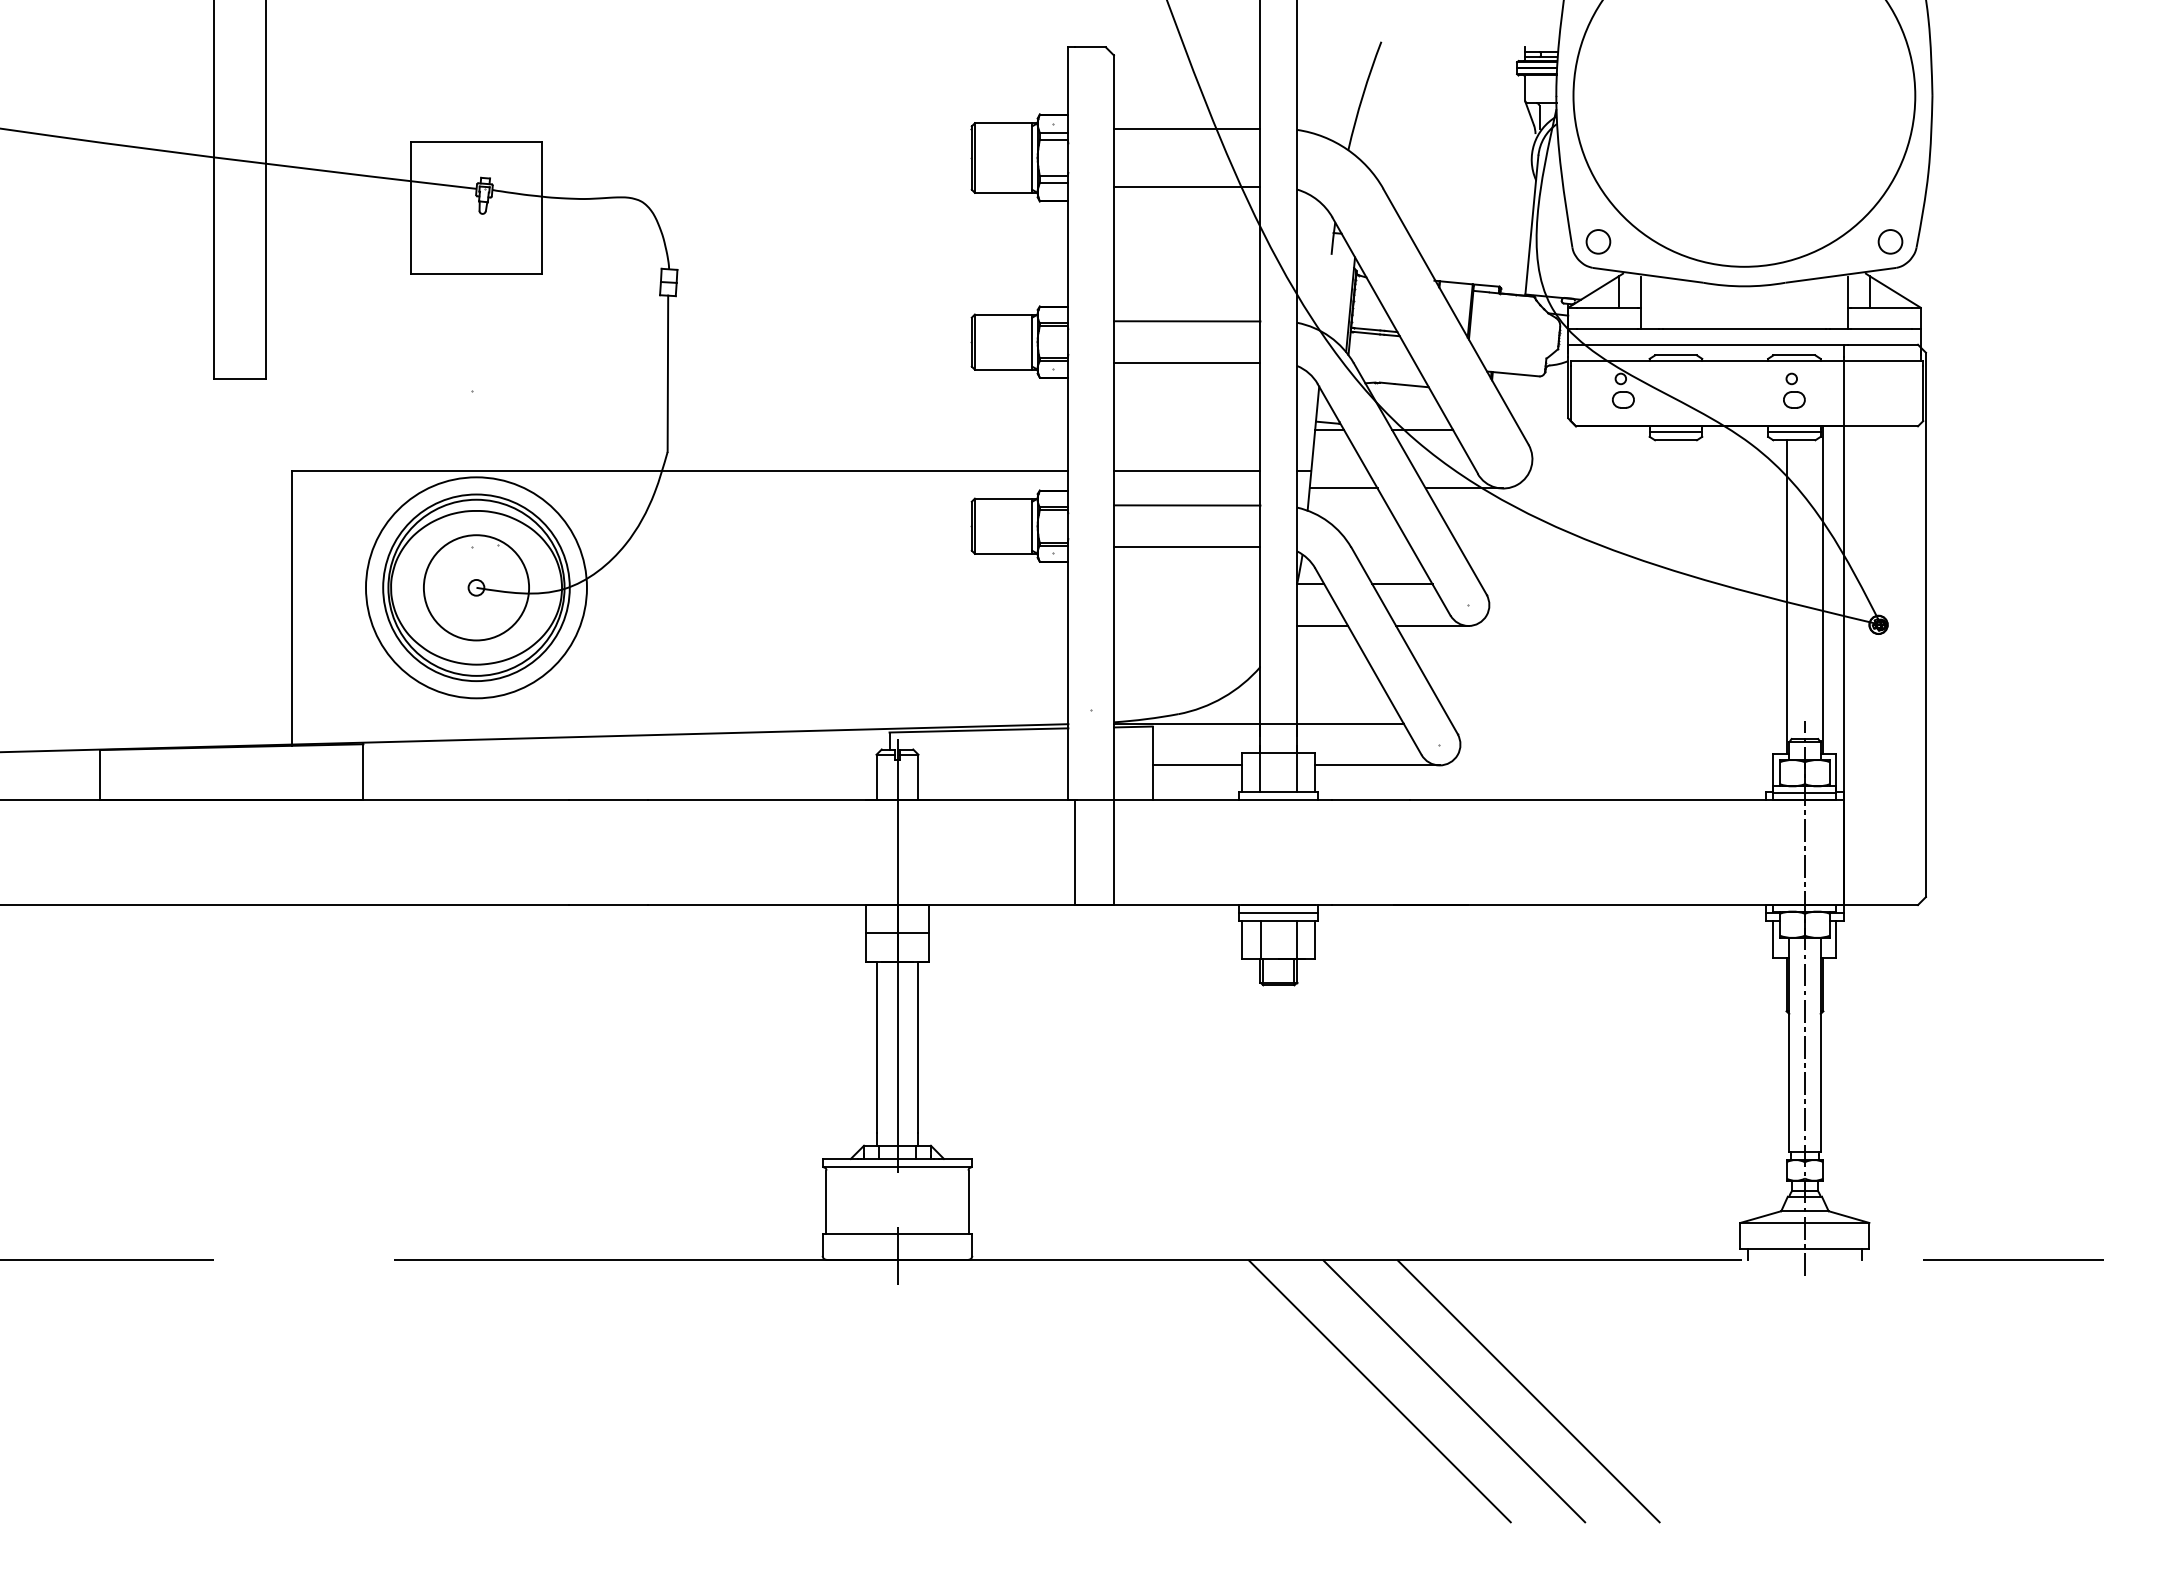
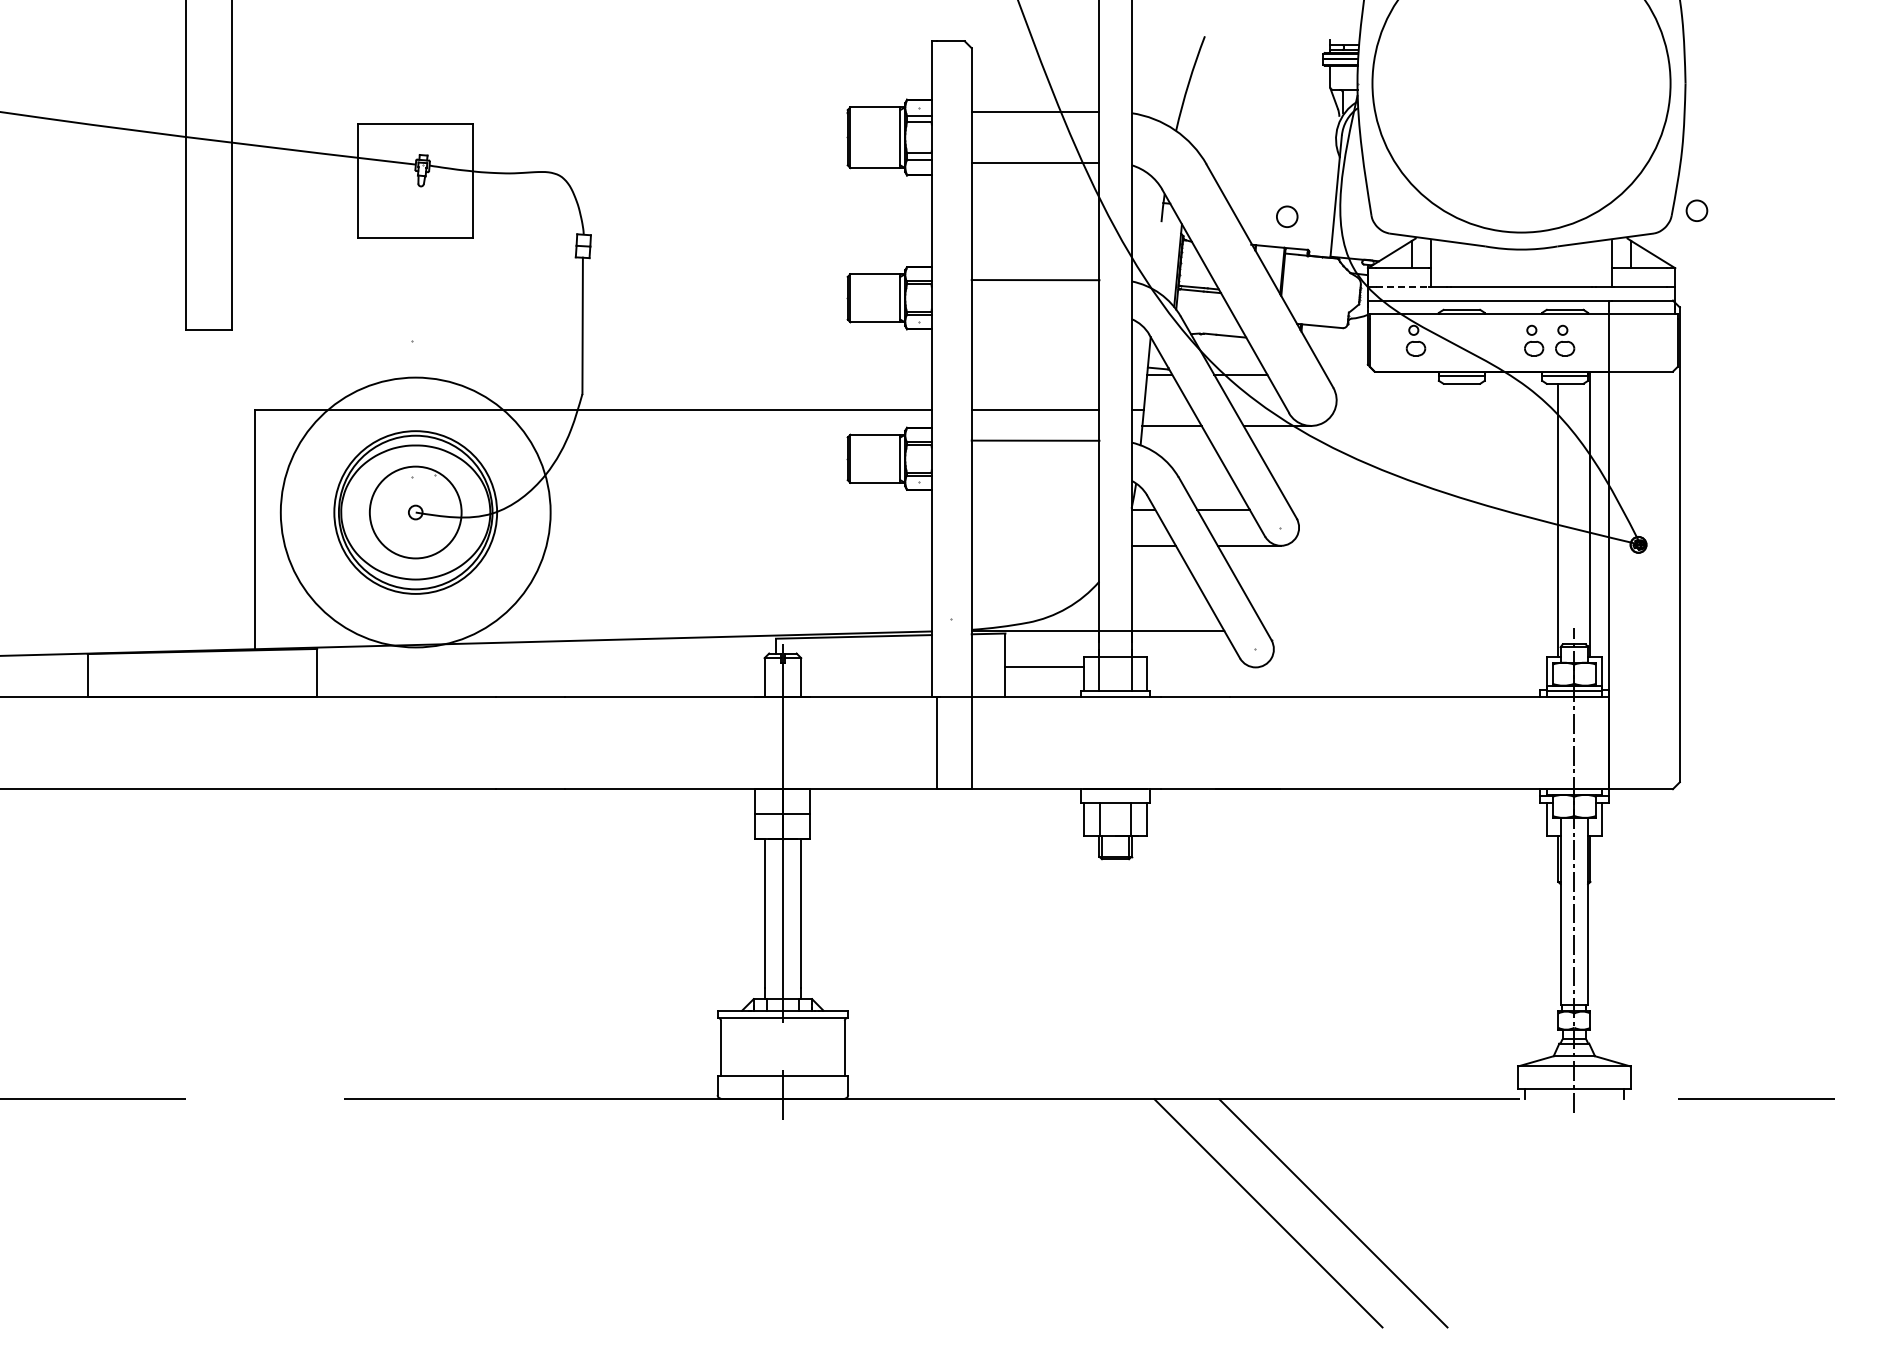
circle: (1598, 241) -> (1287, 216), moved
circle: (1889, 241) -> (1696, 210), moved
line: (1607, 328) -> (1402, 286), solid -> dashed
line: (1187, 363) -> (1035, 316), removed
part: (1759, 390) -> (1534, 340), added
line: (1187, 547) -> (1035, 477), removed
circle: (476, 587) -> (415, 512), size x1.4
line: (1377, 765) -> (1201, 667), removed
line: (1278, 913) -> (1115, 796), removed
line: (1379, 1391) -> (1203, 1213), removed

